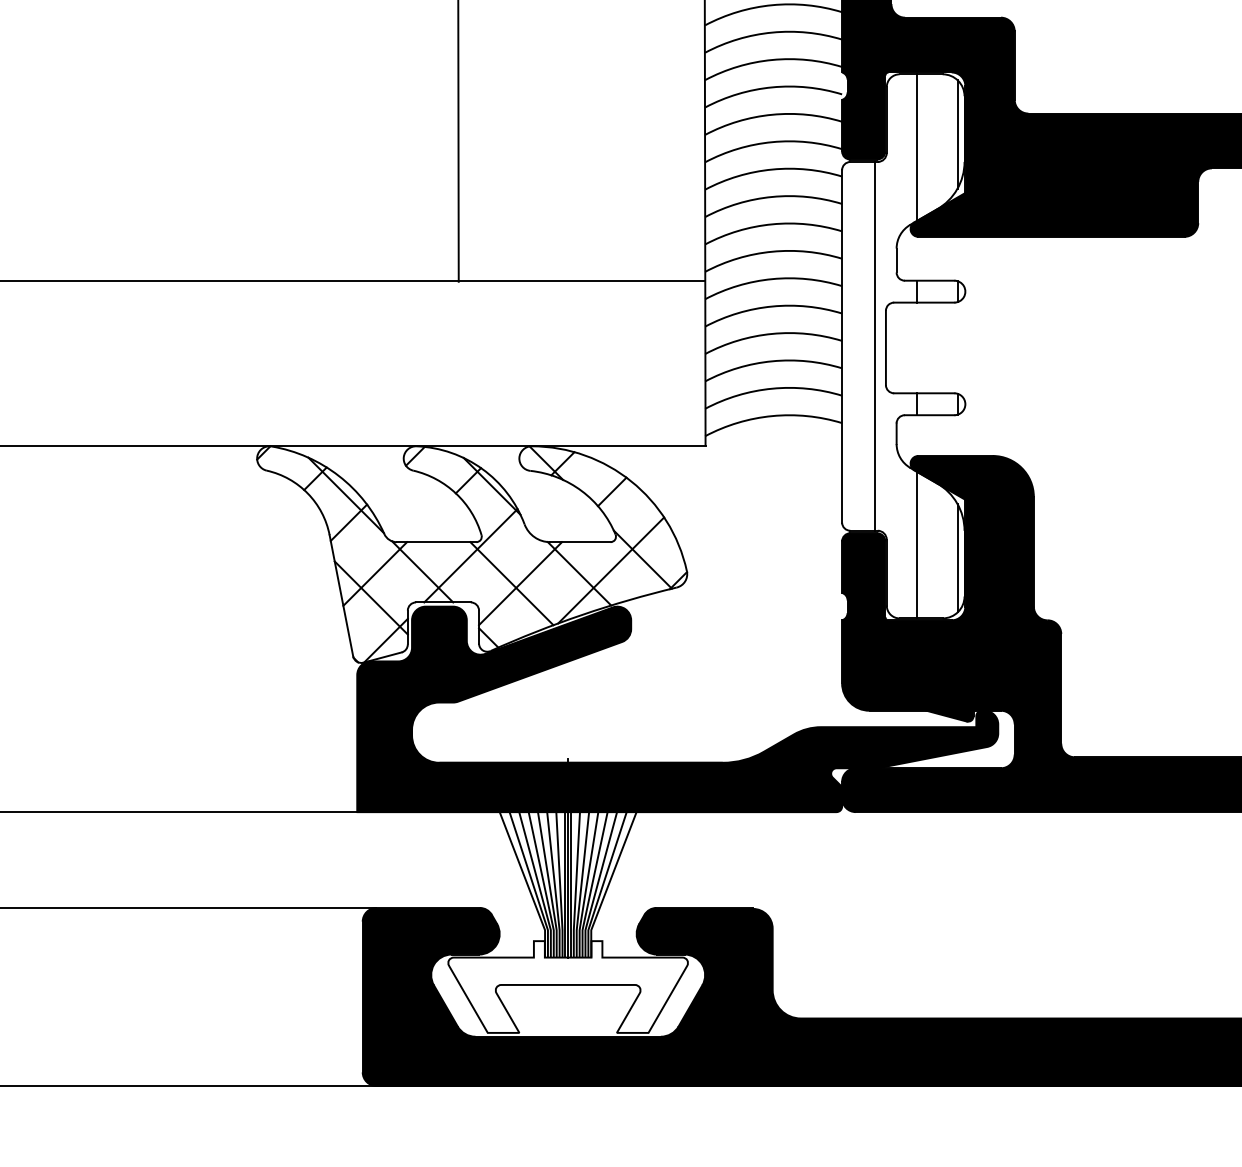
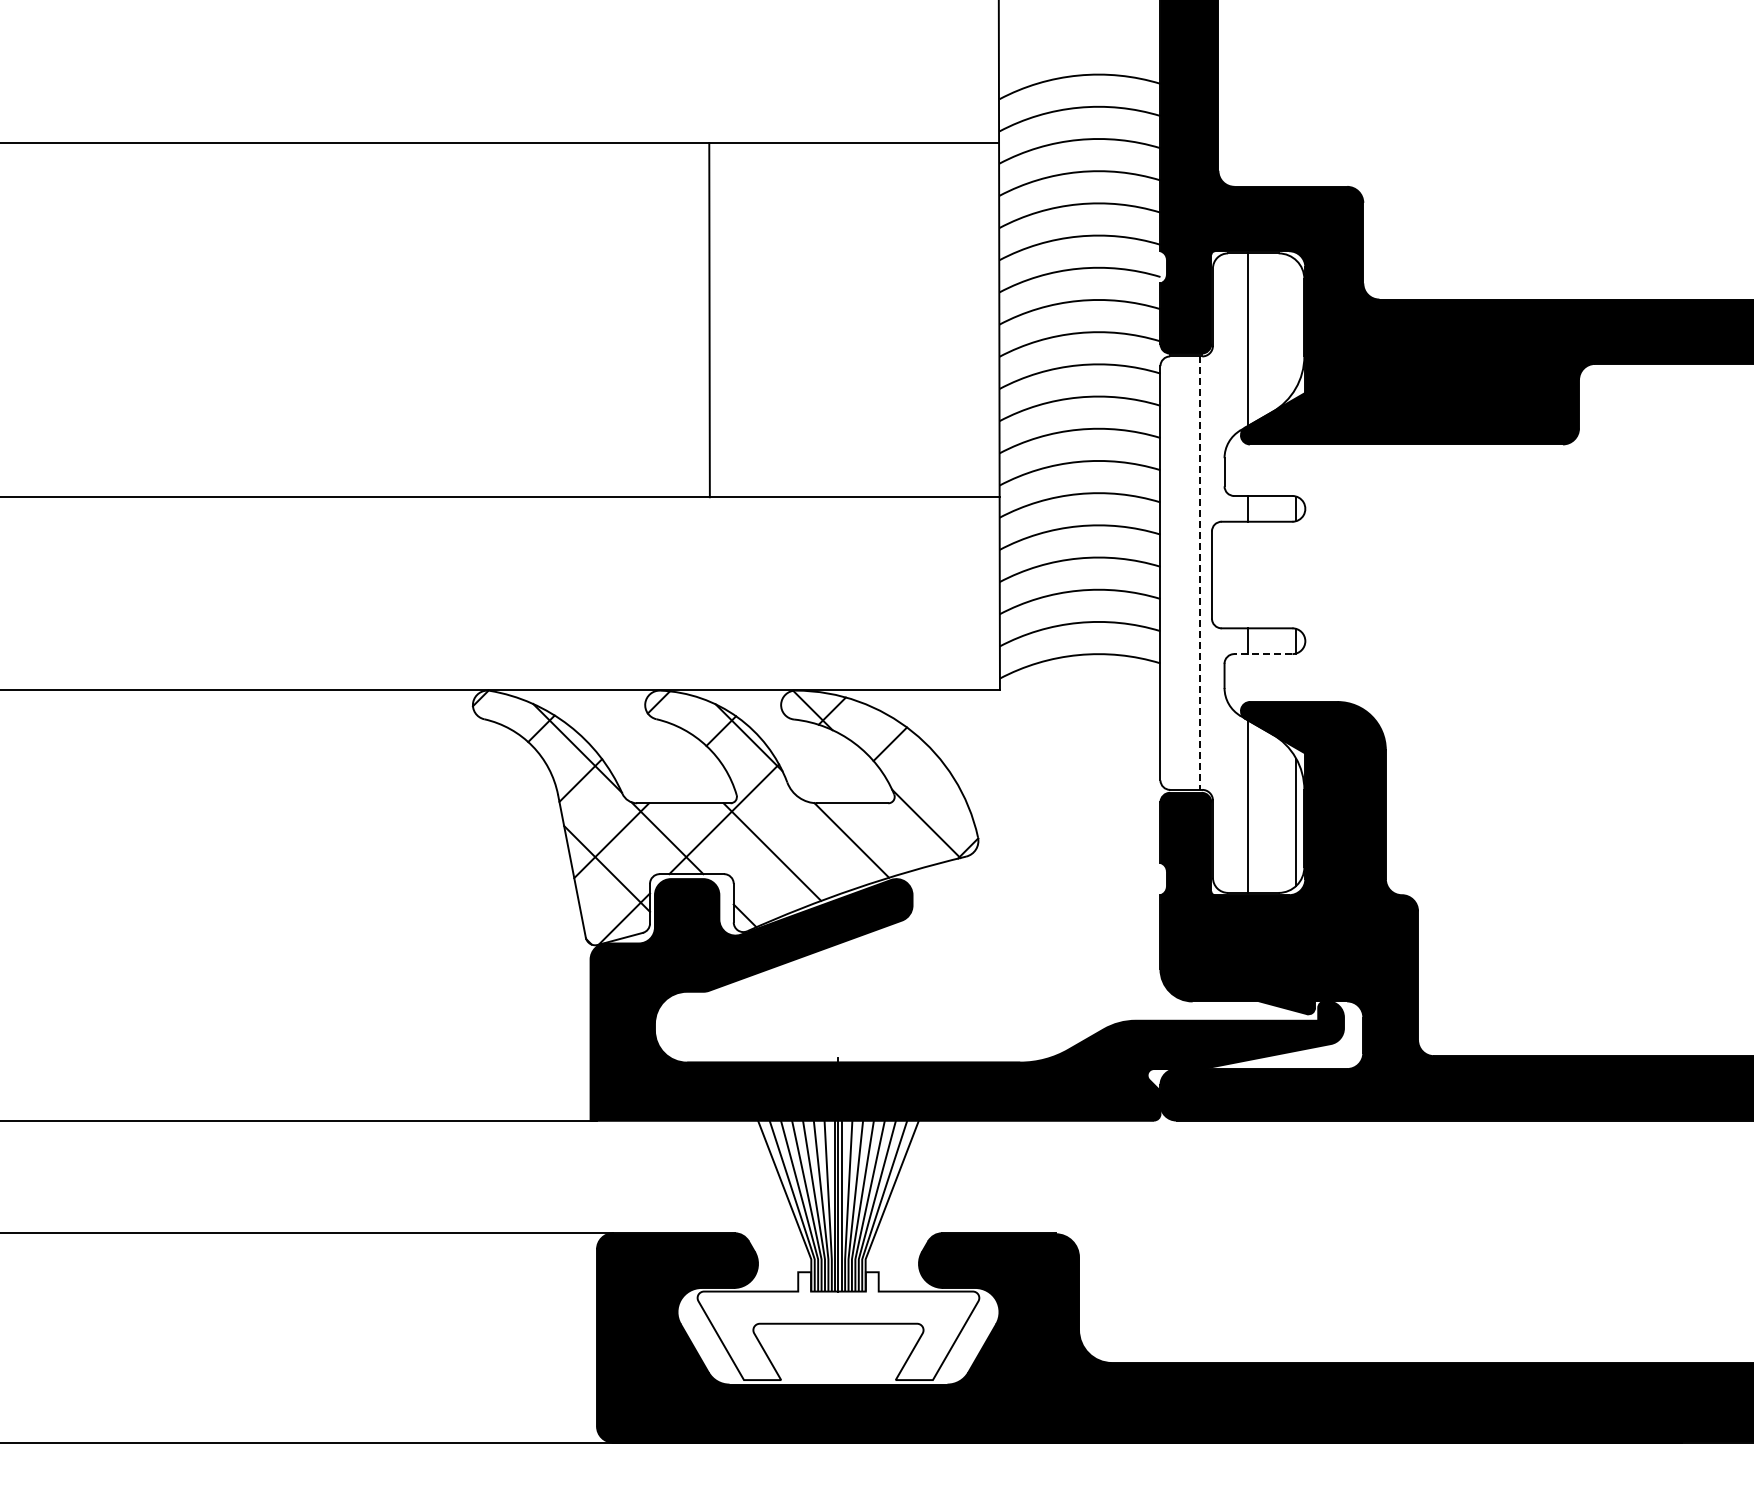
line: (957, 133) -> (1296, 323), removed
line: (875, 346) -> (1199, 573), solid -> dashed
line: (928, 415) -> (1262, 654), solid -> dashed
line: (610, 570) -> (888, 836), removed
line: (520, 583) -> (782, 851), removed

